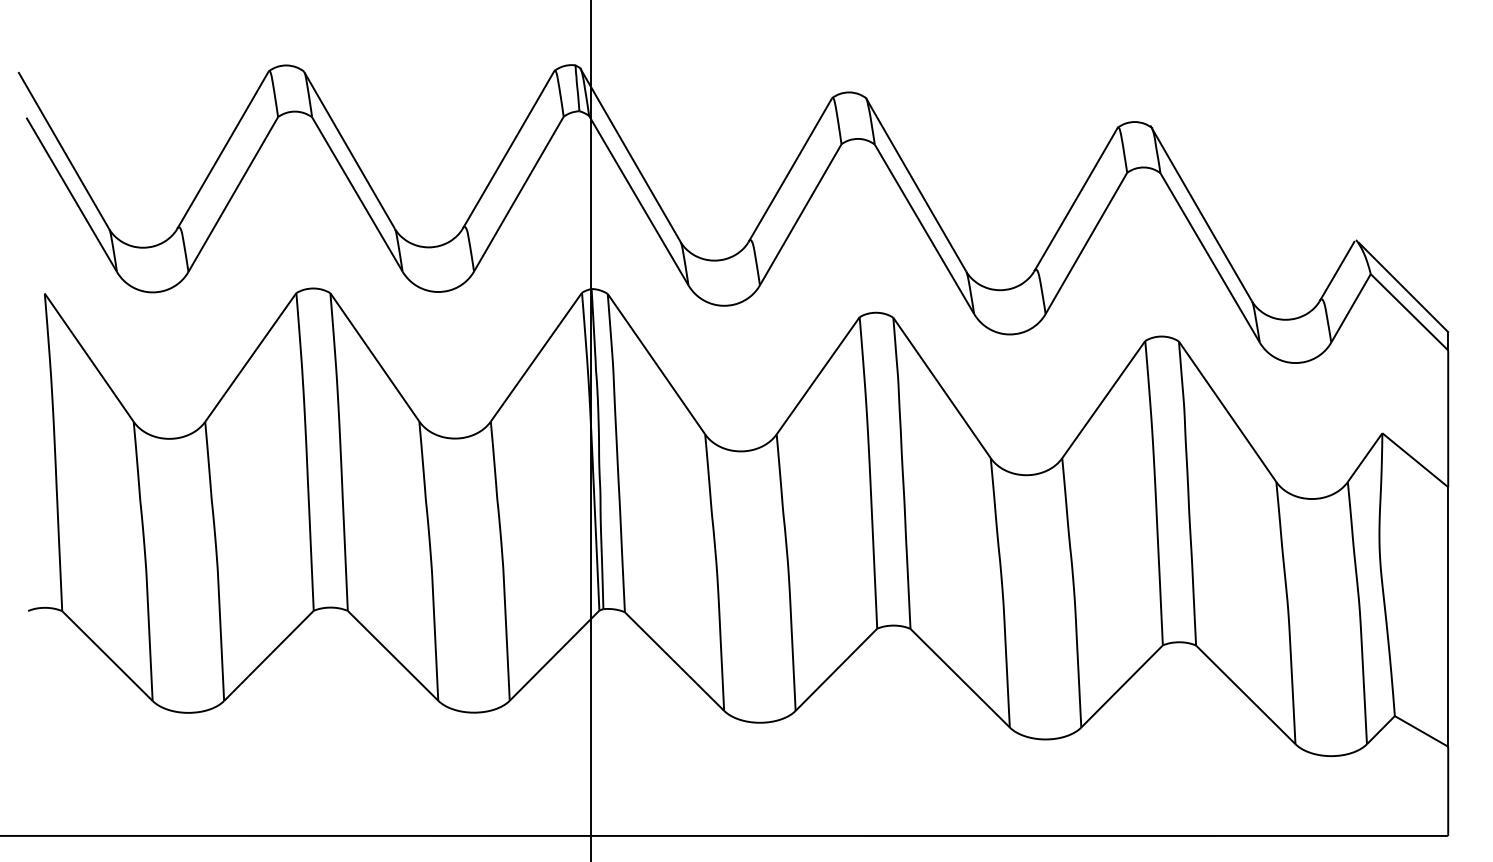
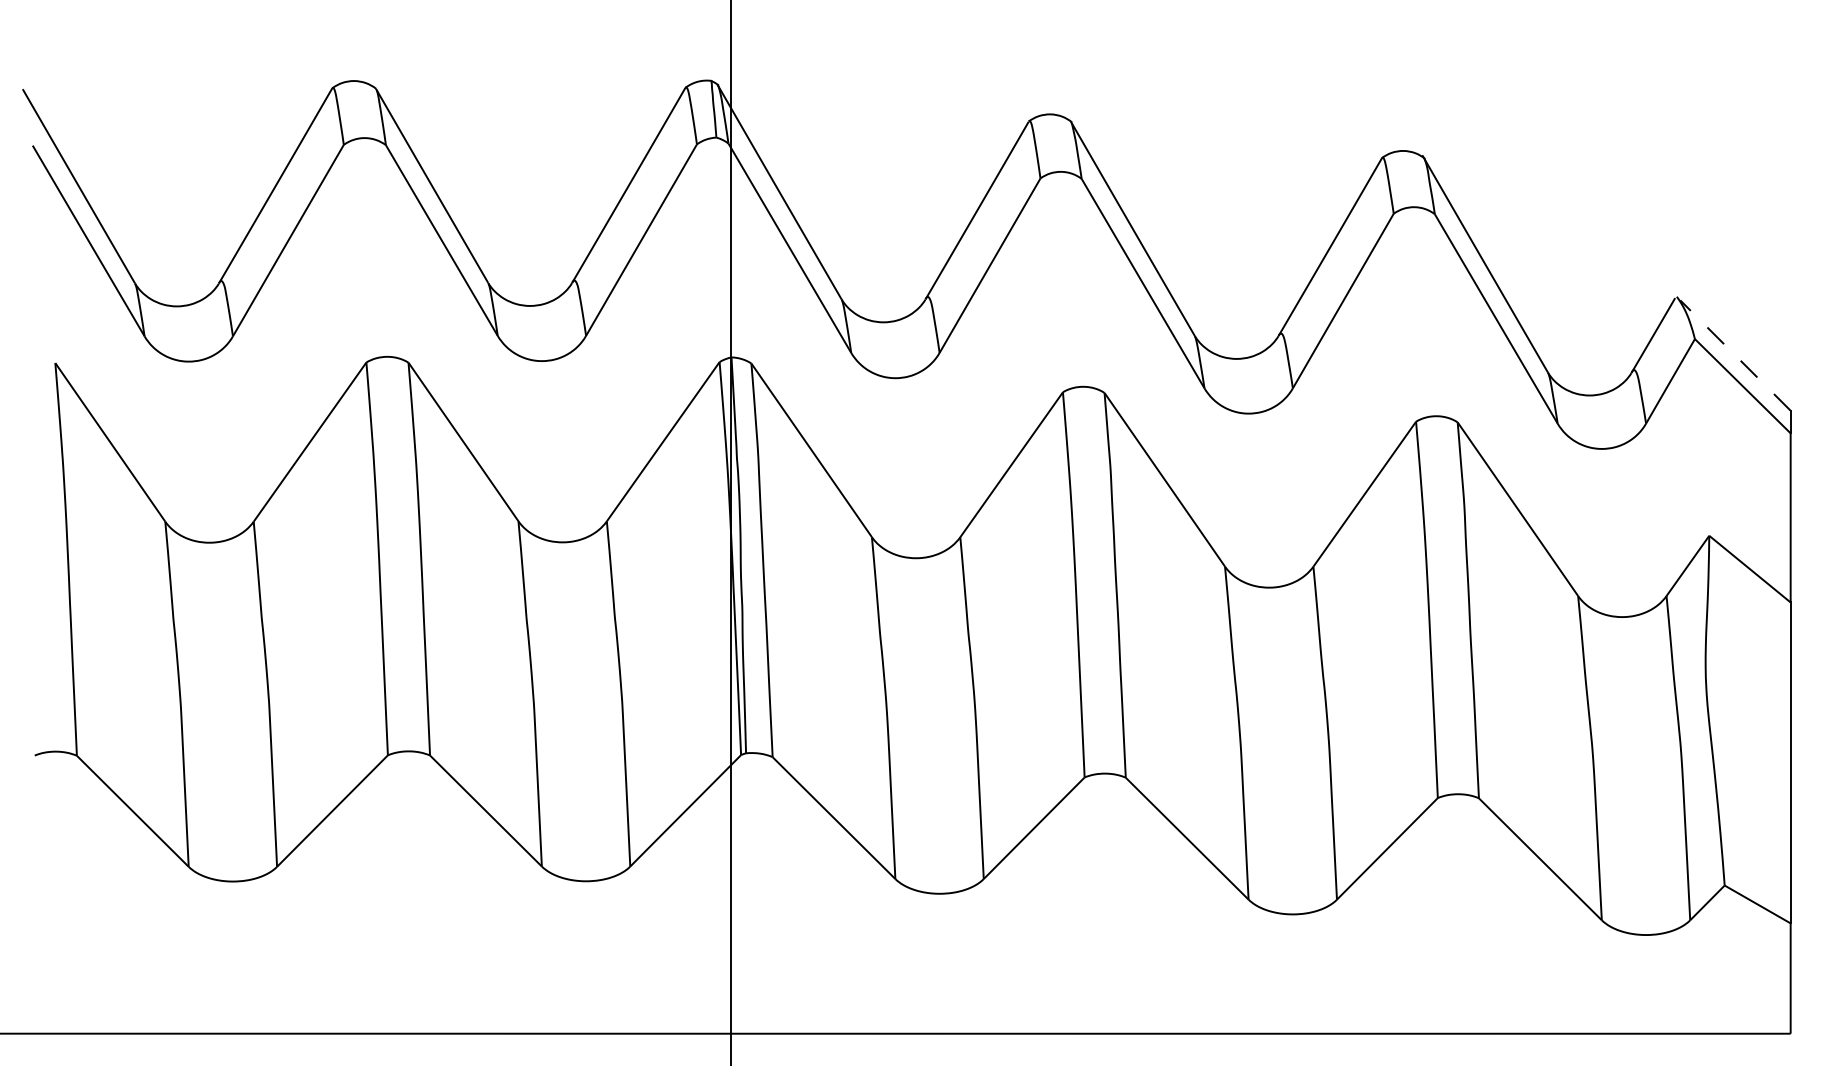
line: (1403, 287) -> (1735, 355), solid -> dashed

